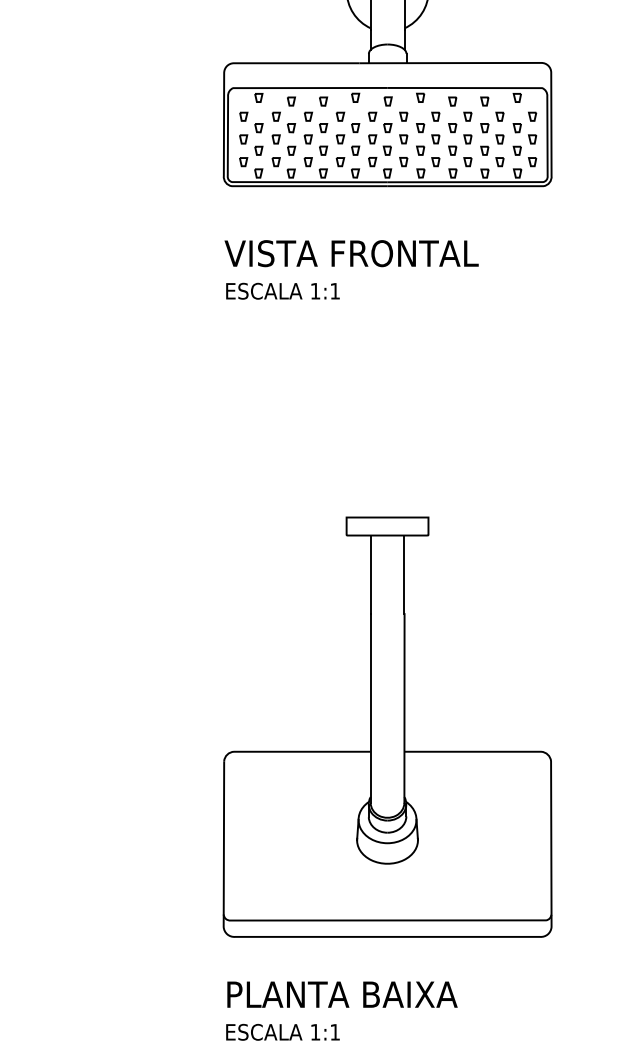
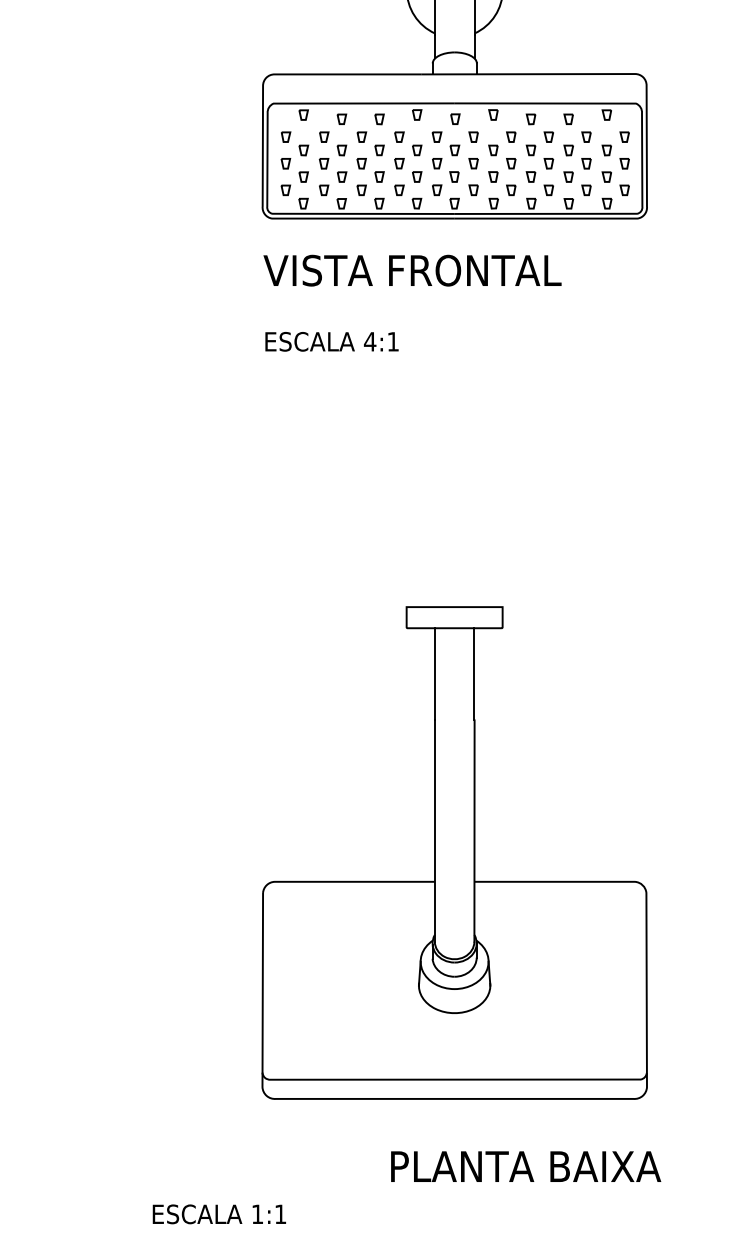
text: (351, 253) -> (412, 270), moved
text: (315, 291) -> (370, 342), 1:1 -> 4:1
text: (342, 994) -> (526, 1166), moved
text: (282, 1031) -> (218, 1213), moved

